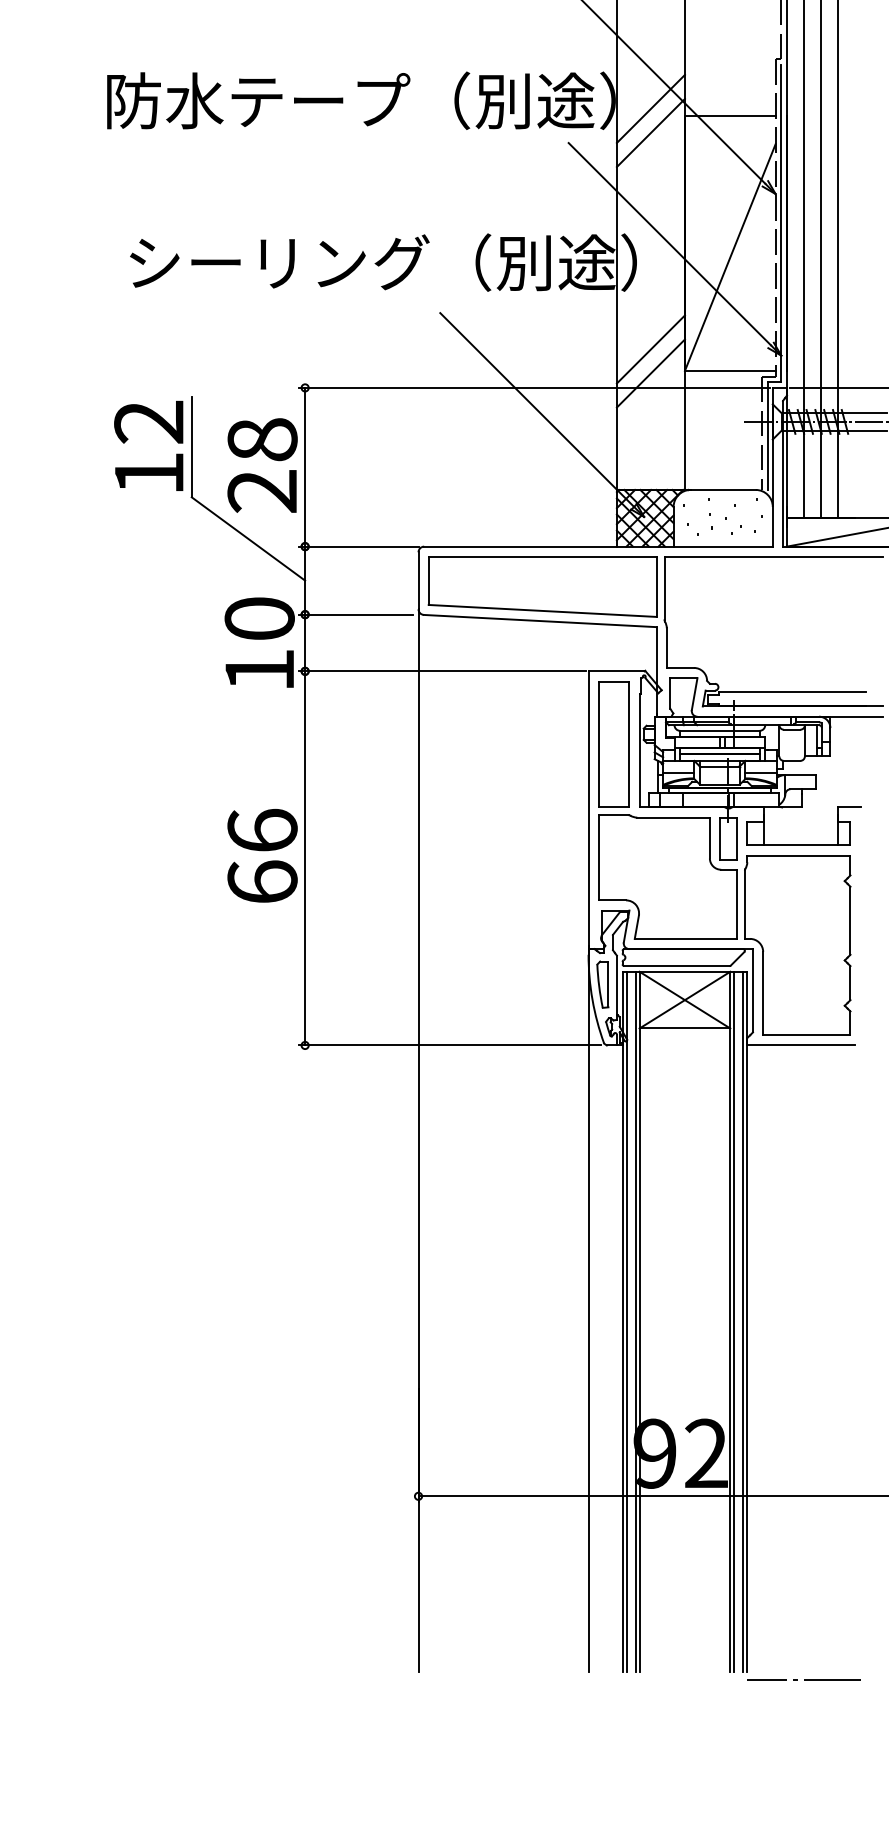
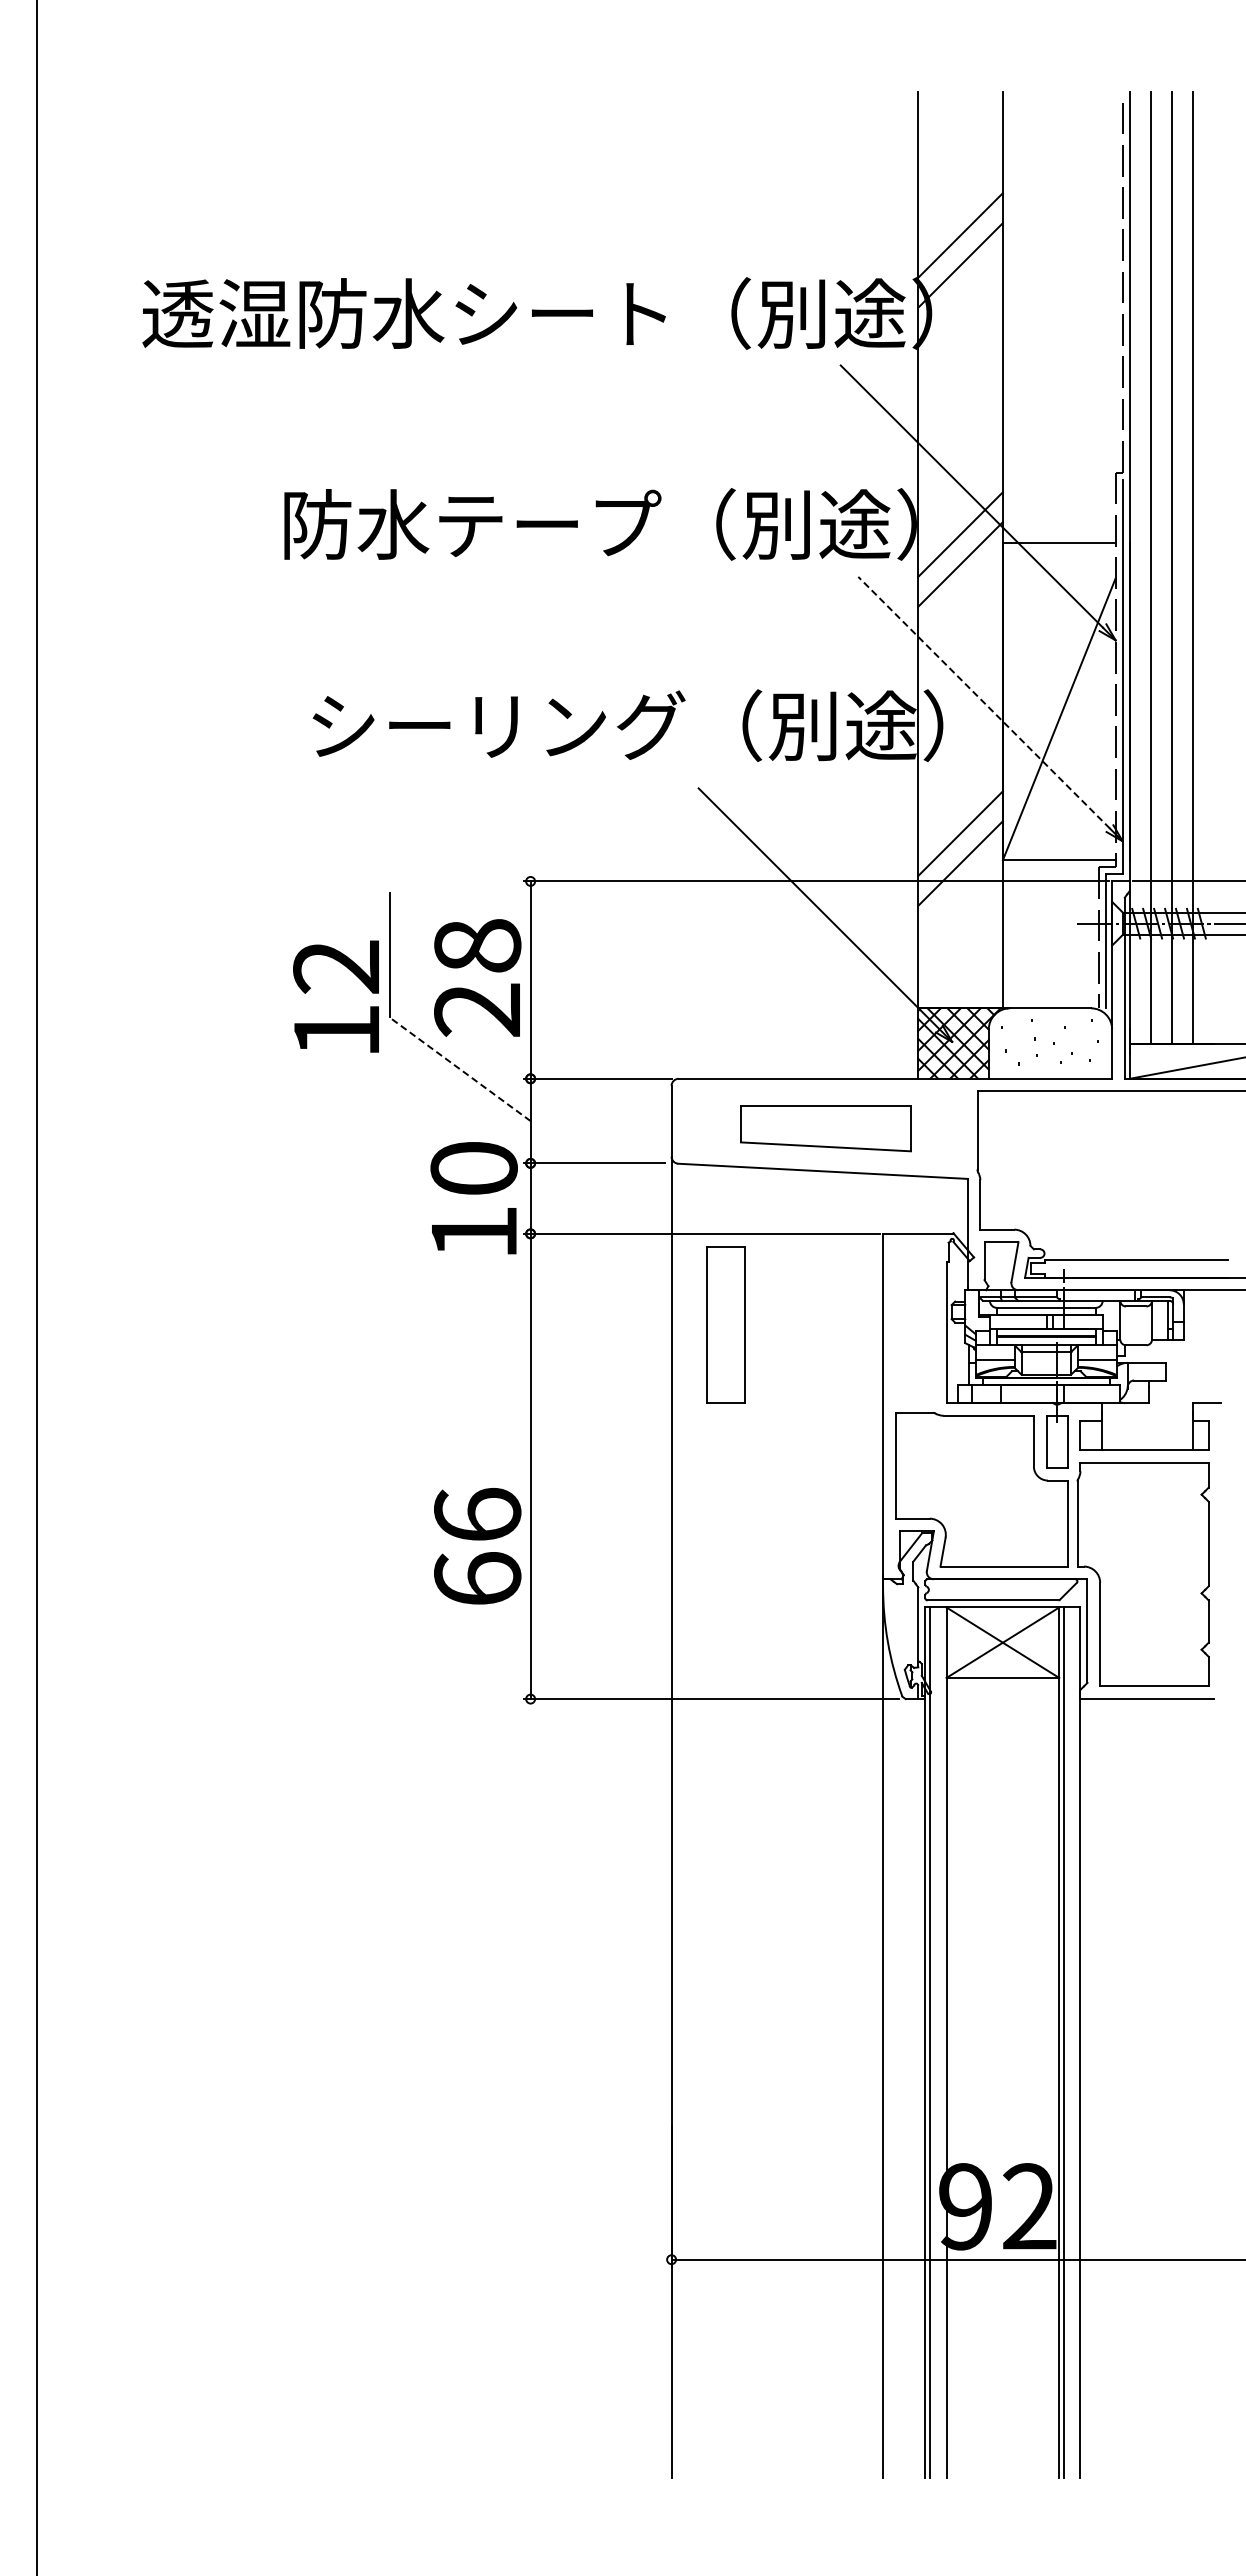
line: (670, 244) -> (984, 702), solid -> dashed
text: (148, 445) -> (335, 996), moved
line: (247, 539) -> (459, 1069), solid -> dashed
part: (542, 586) -> (825, 1128), size x0.6
part: (613, 744) -> (725, 1324), moved
text: (262, 856) -> (477, 1546), moved
part: (602, 984) -> (900, 1623), removed
line: (635, 1321) -> (941, 2042), removed
line: (743, 1321) -> (1075, 2042), removed
line: (803, 1680) -> (1150, 2488), removed

